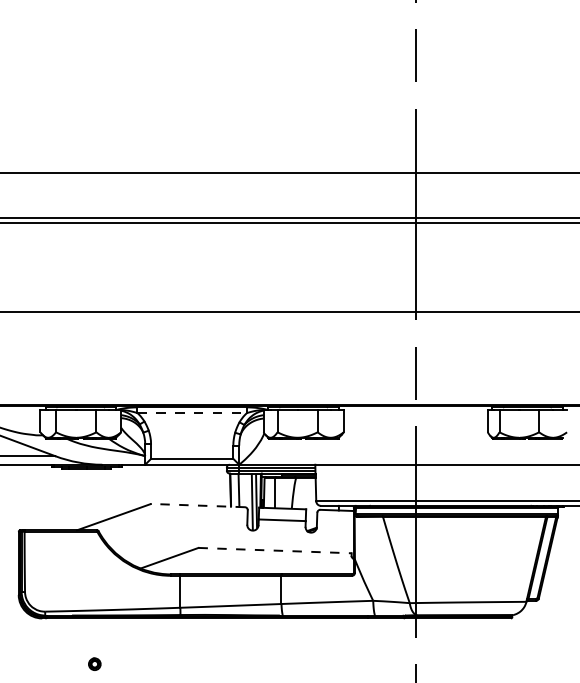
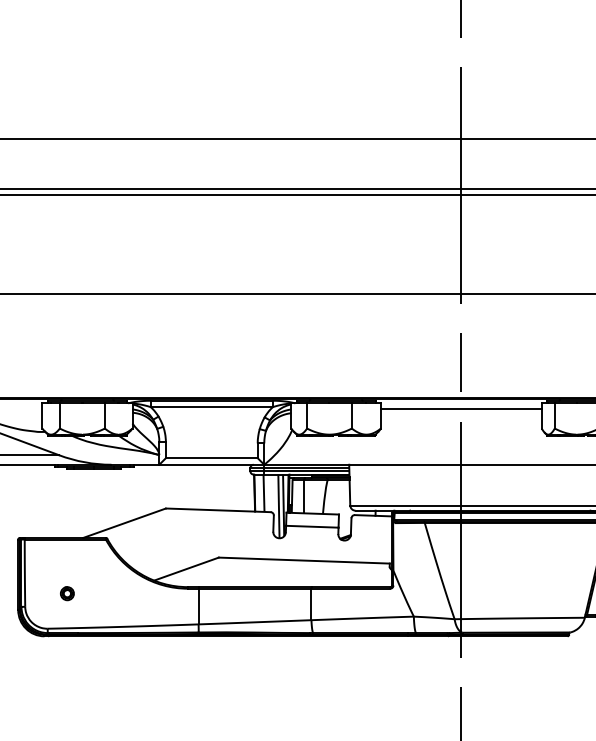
line: (192, 413) -> (212, 407), dashed -> solid
line: (415, 414) -> (461, 408), added
line: (198, 505) -> (218, 510), dashed -> solid
line: (275, 550) -> (304, 560), dashed -> solid
part: (94, 663) -> (67, 592), moved

